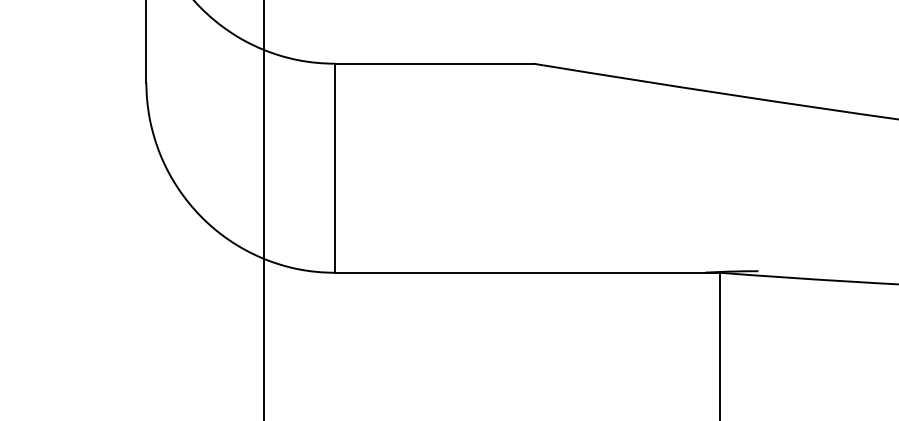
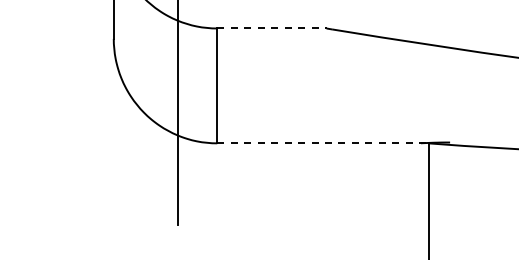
line: (433, 63) -> (271, 28), solid -> dashed
line: (526, 273) -> (322, 143), solid -> dashed

